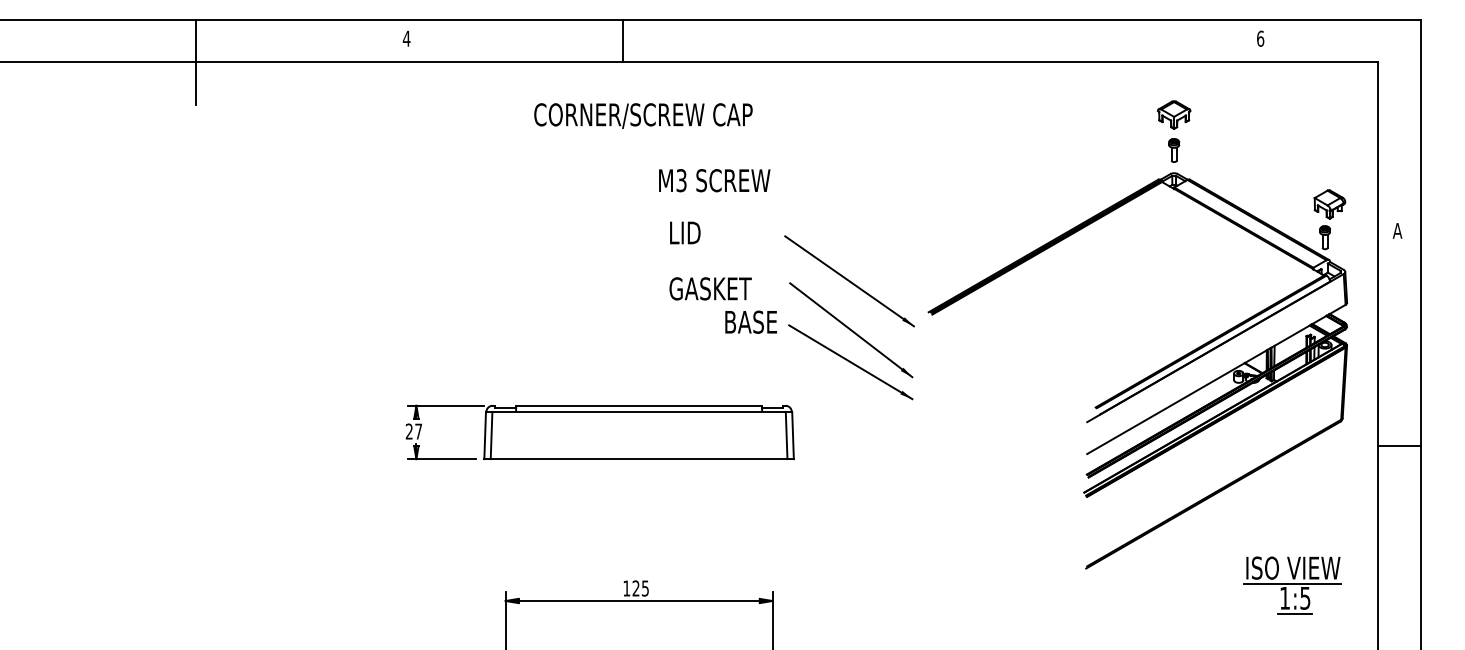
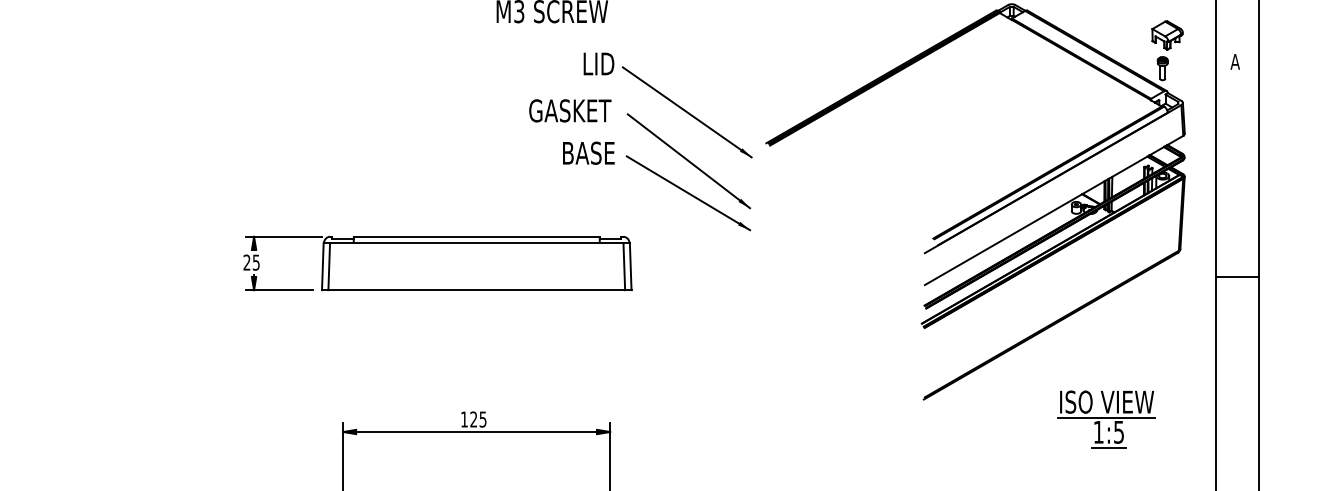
text: (685, 232) -> (599, 63), moved
text: (710, 288) -> (570, 110), moved
text: (418, 431) -> (256, 262), 27 -> 25
part: (1292, 585) -> (1106, 419), moved

